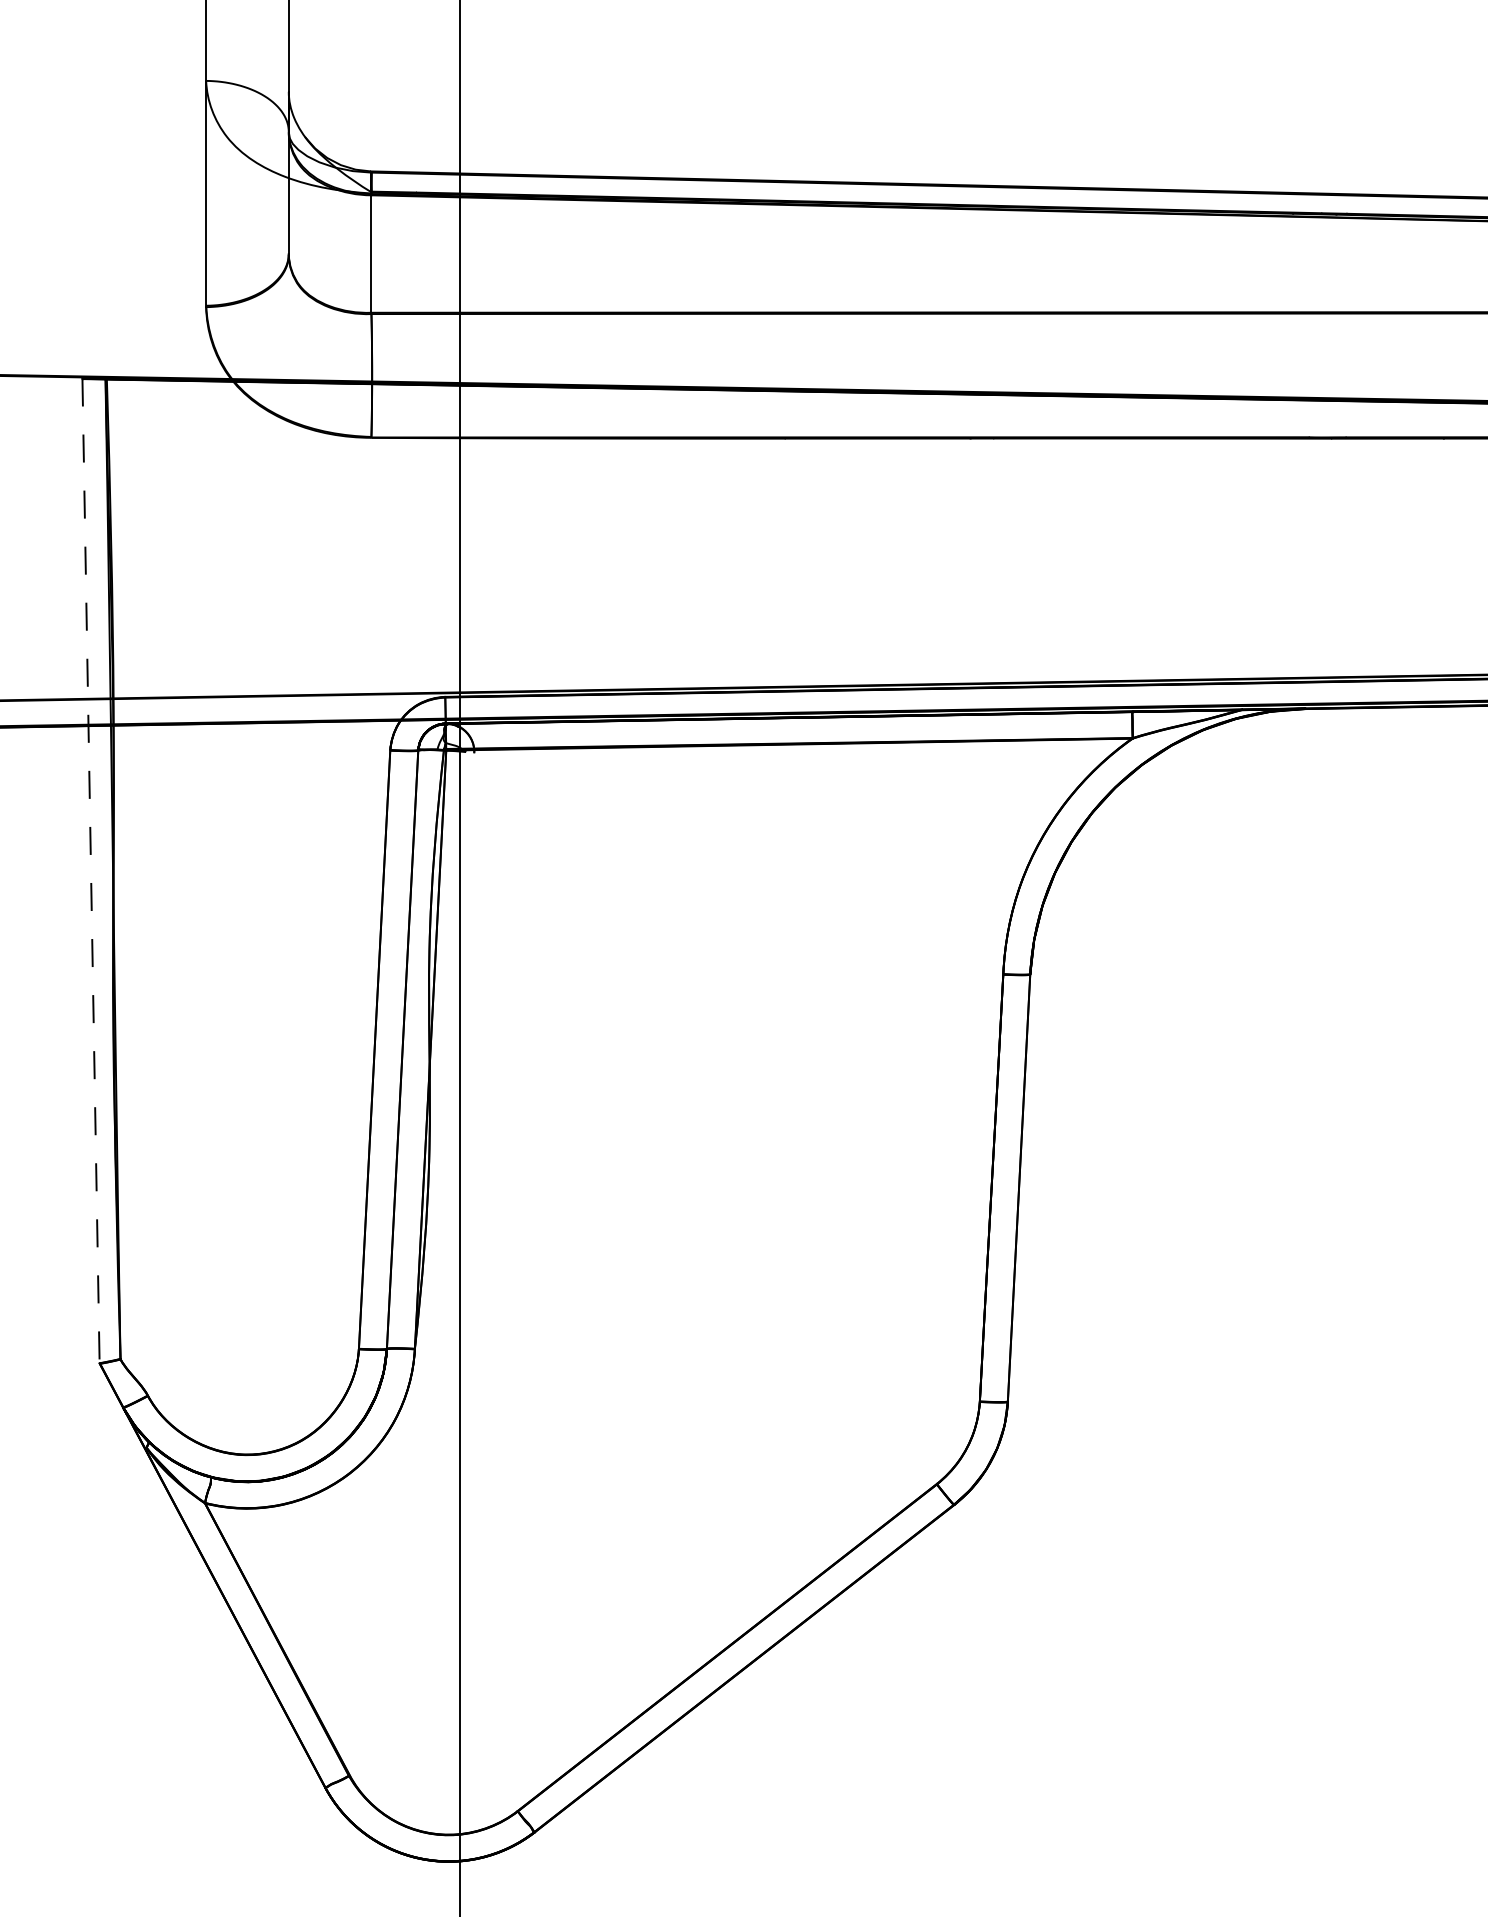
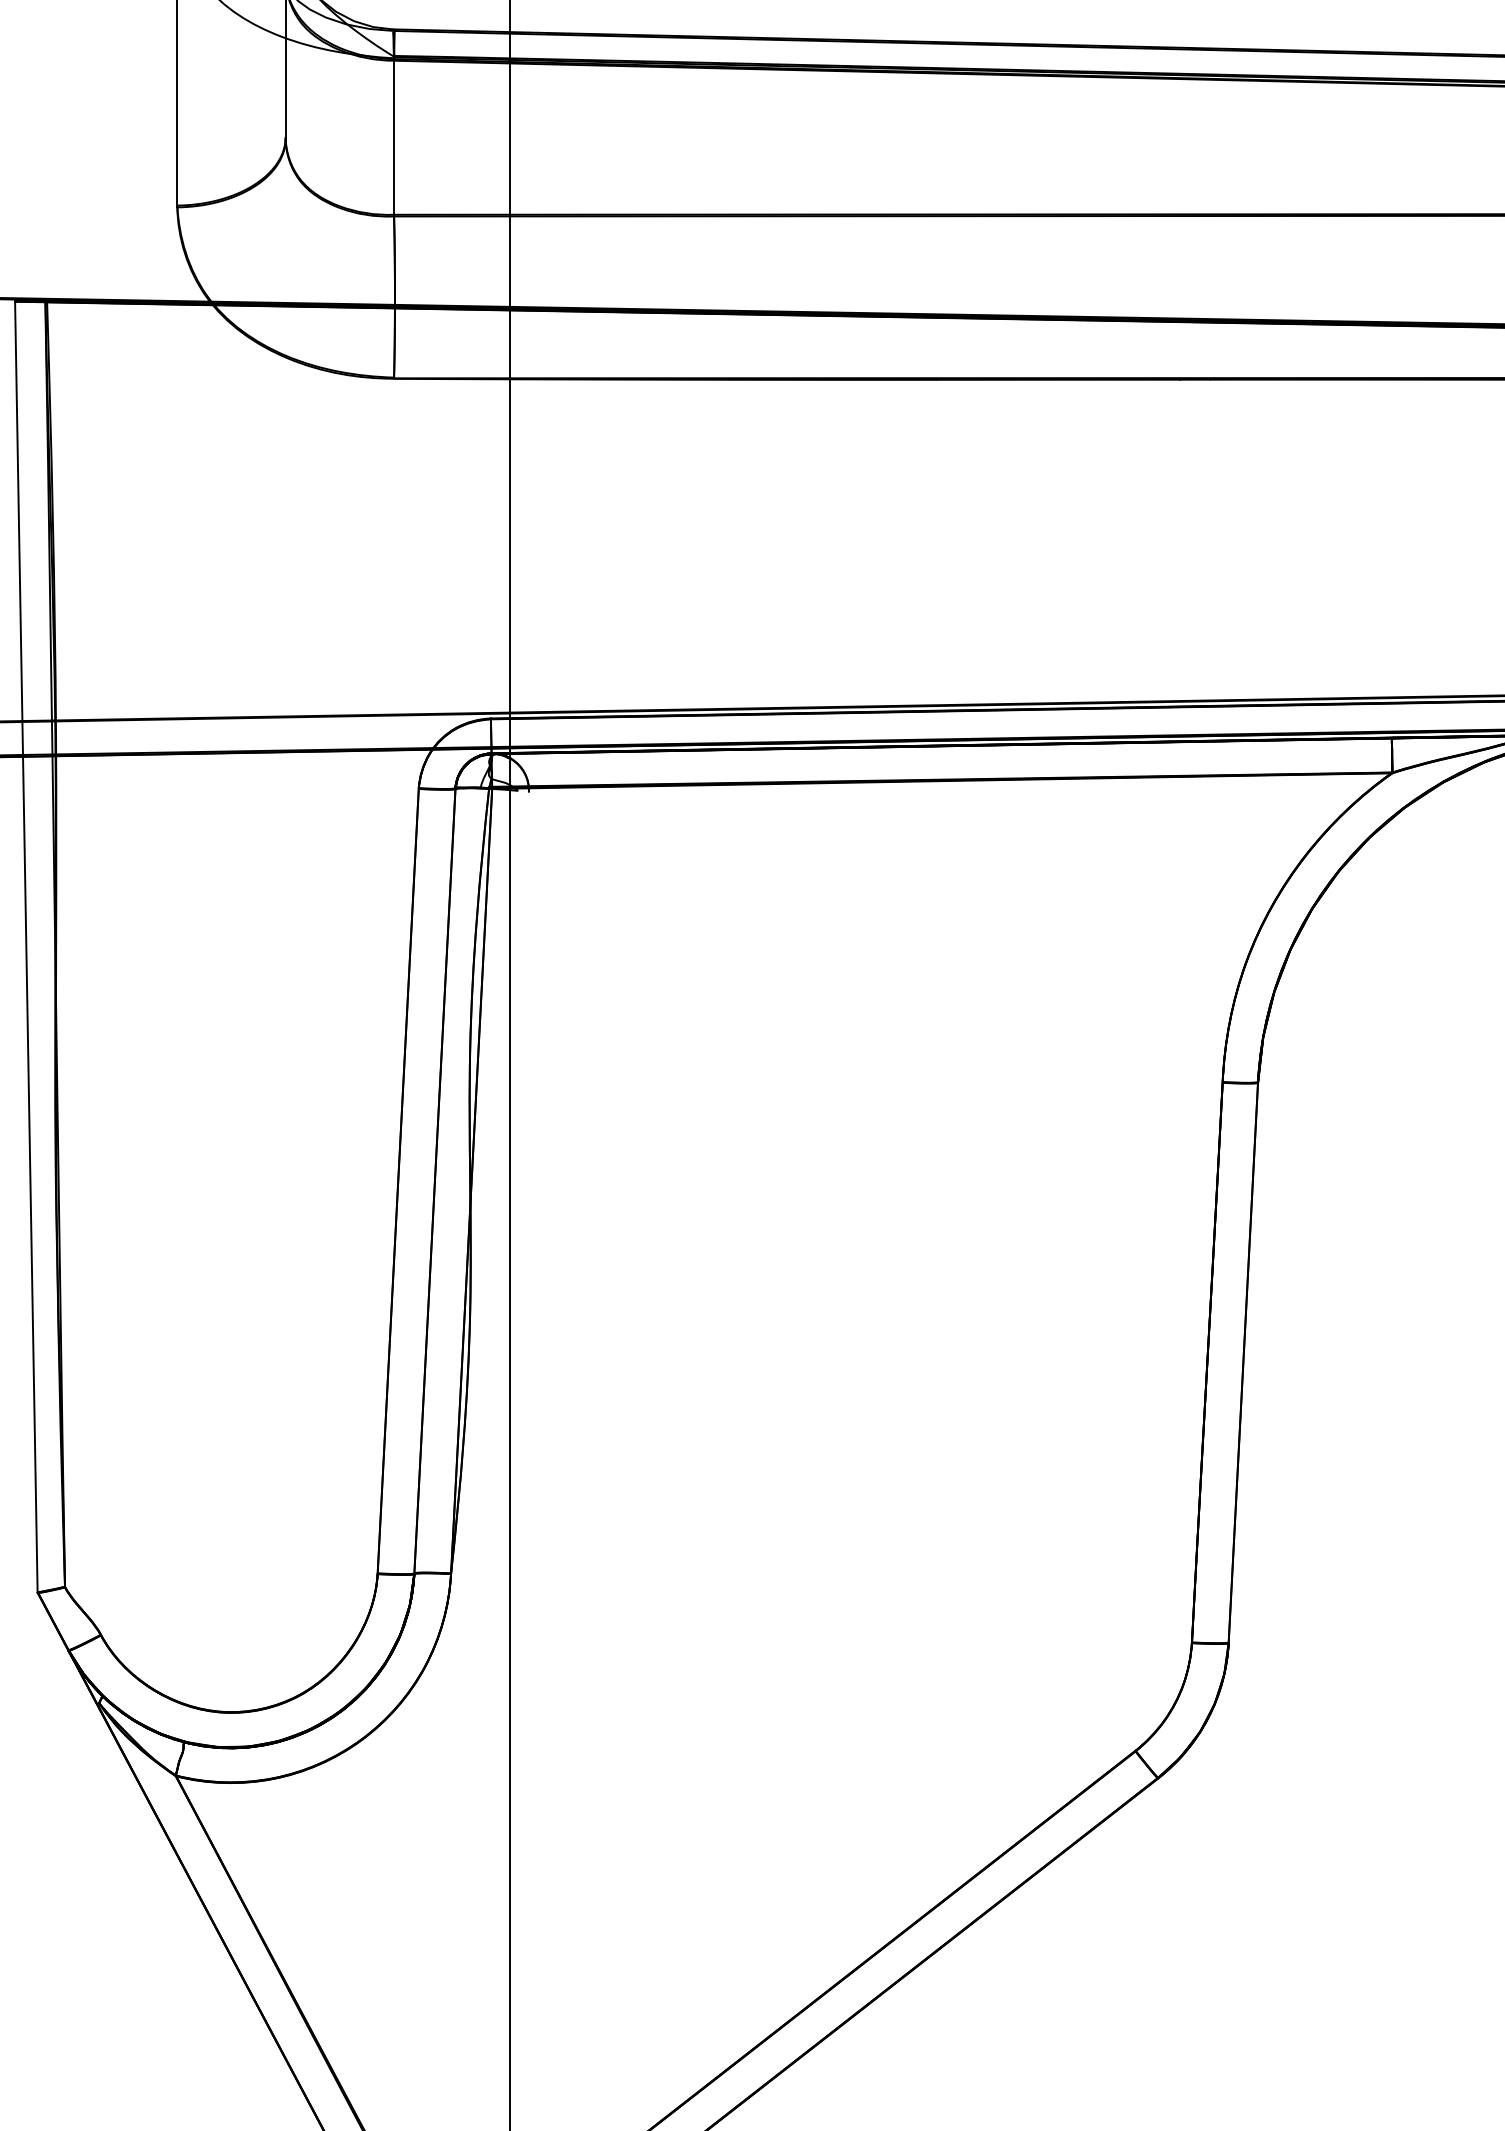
line: (91, 871) -> (26, 947), dashed -> solid

